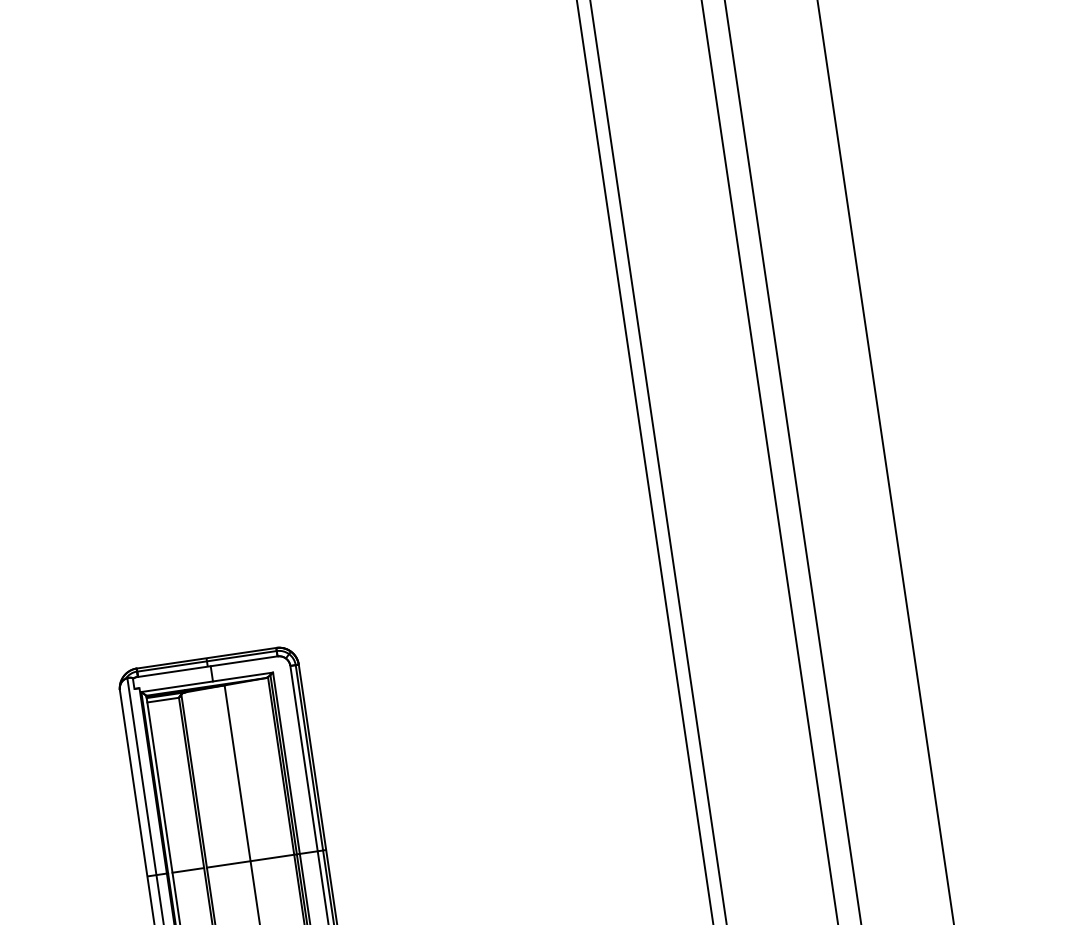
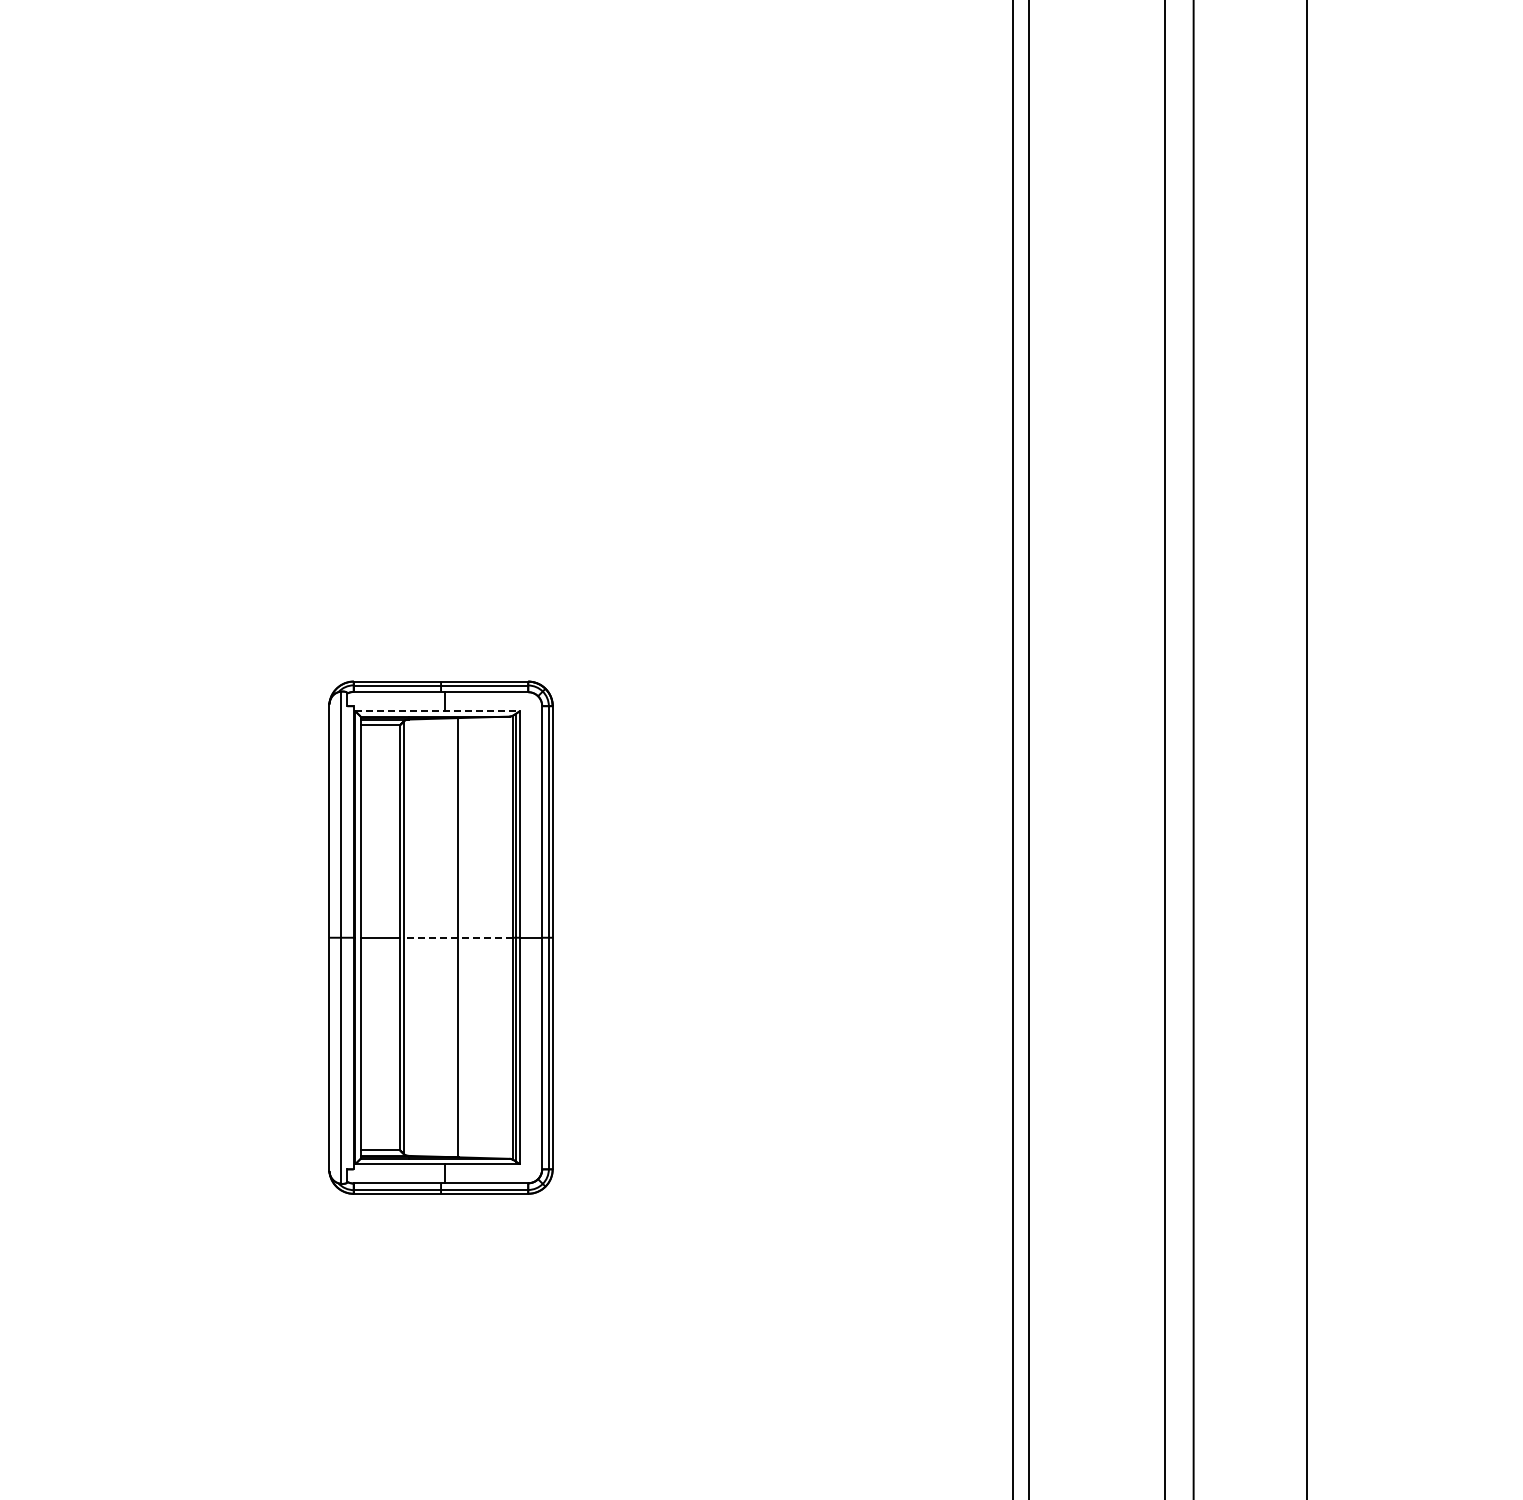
line: (208, 682) -> (438, 711), solid -> dashed
line: (250, 860) -> (458, 937), solid -> dashed

